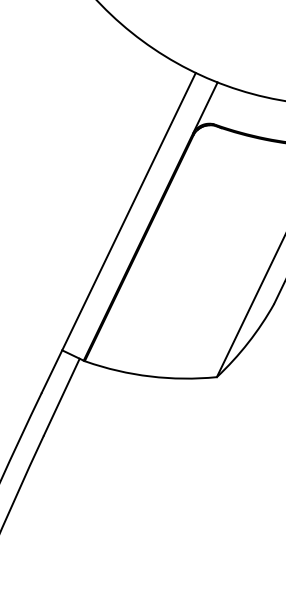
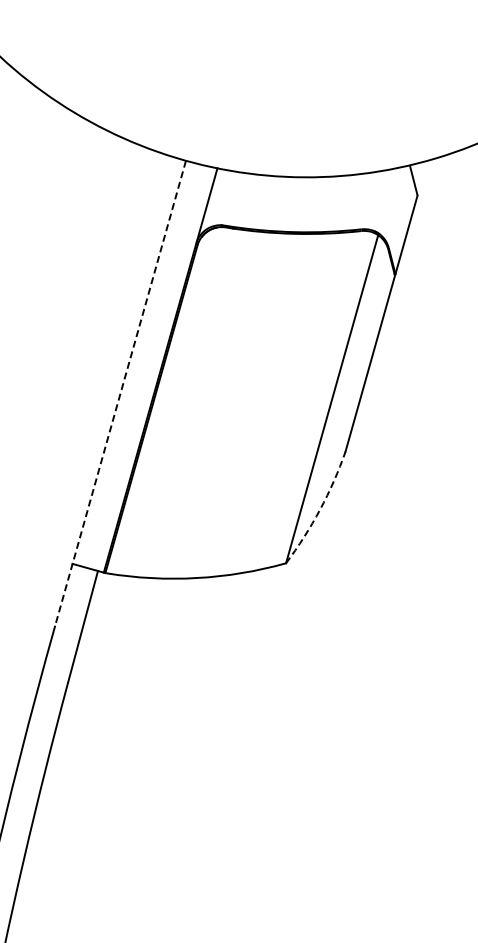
line: (118, 233) -> (120, 393), solid -> dashed
arc: (248, 342) -> (320, 509), solid -> dashed

